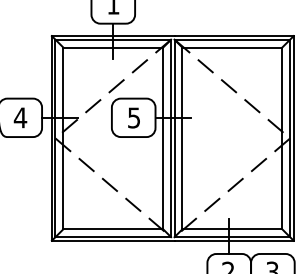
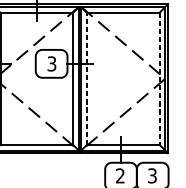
text: (134, 117) -> (52, 63), 5 -> 3
line: (182, 138) -> (87, 78), solid -> dashed
line: (282, 138) -> (159, 78), solid -> dashed

